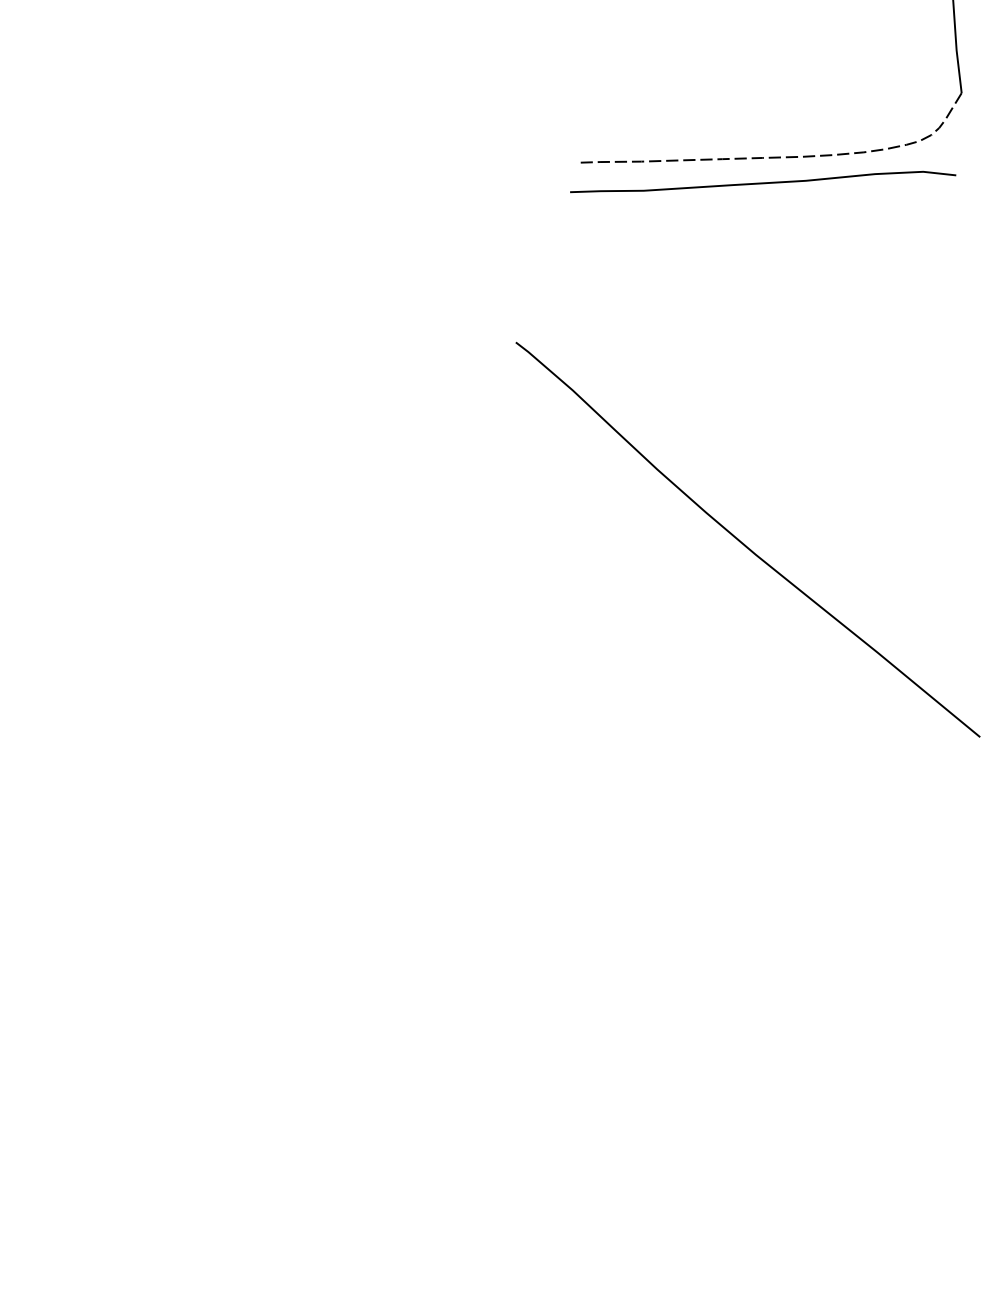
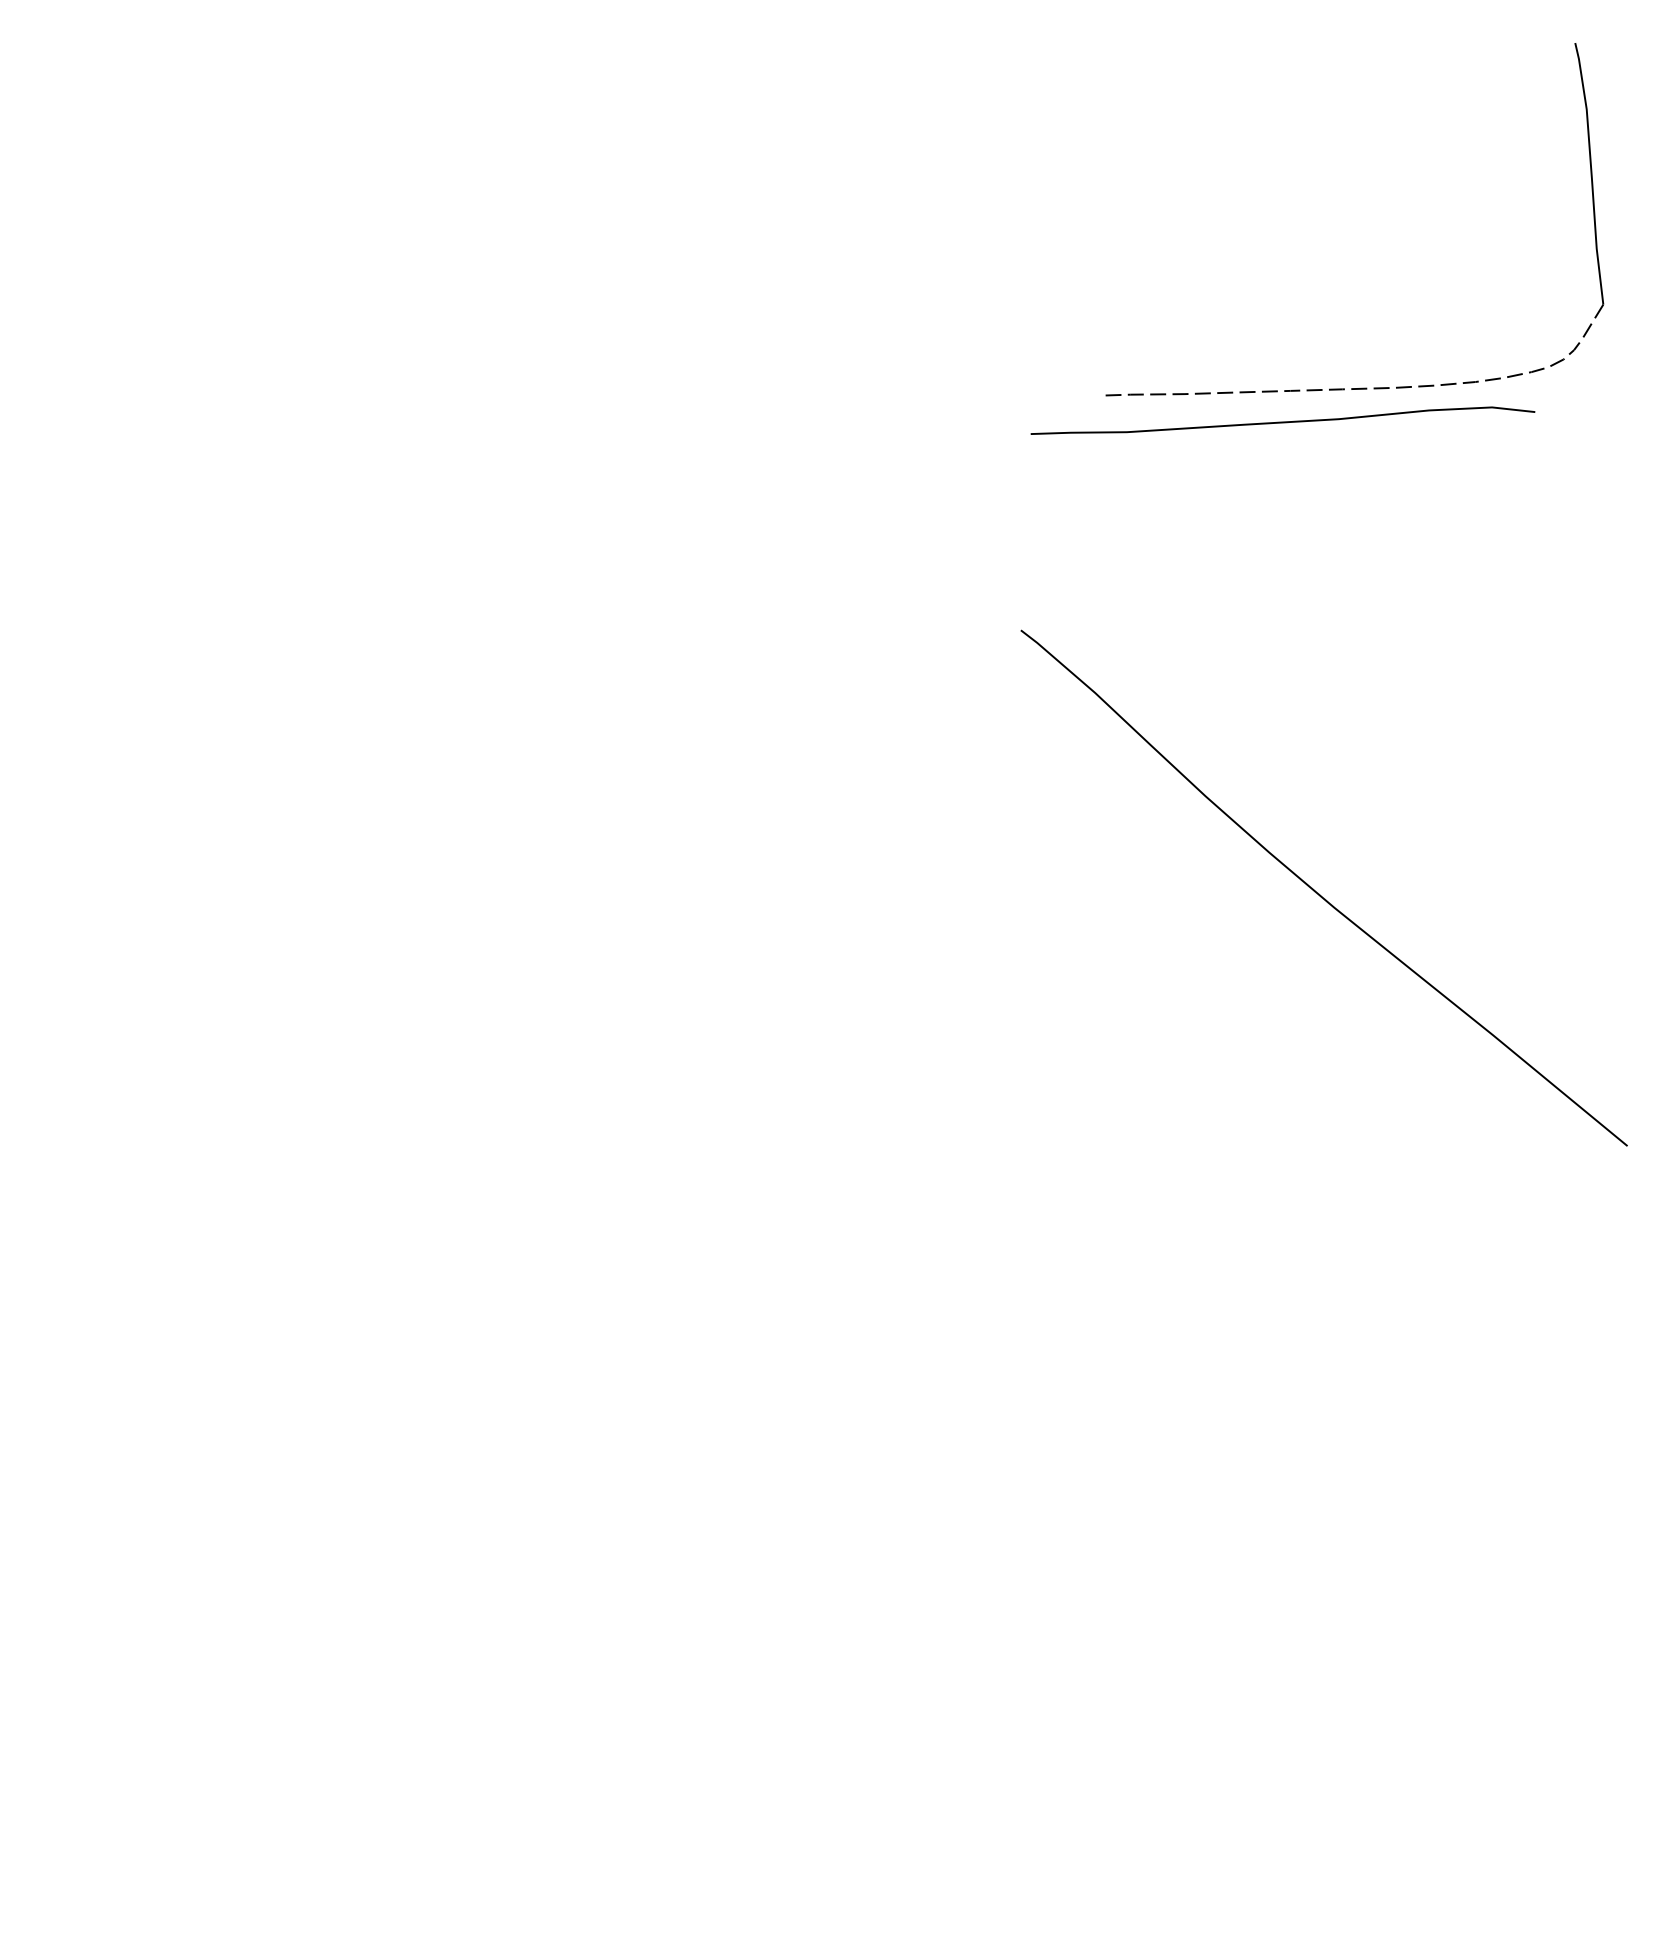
curve: (762, 182) -> (1282, 421), moved

